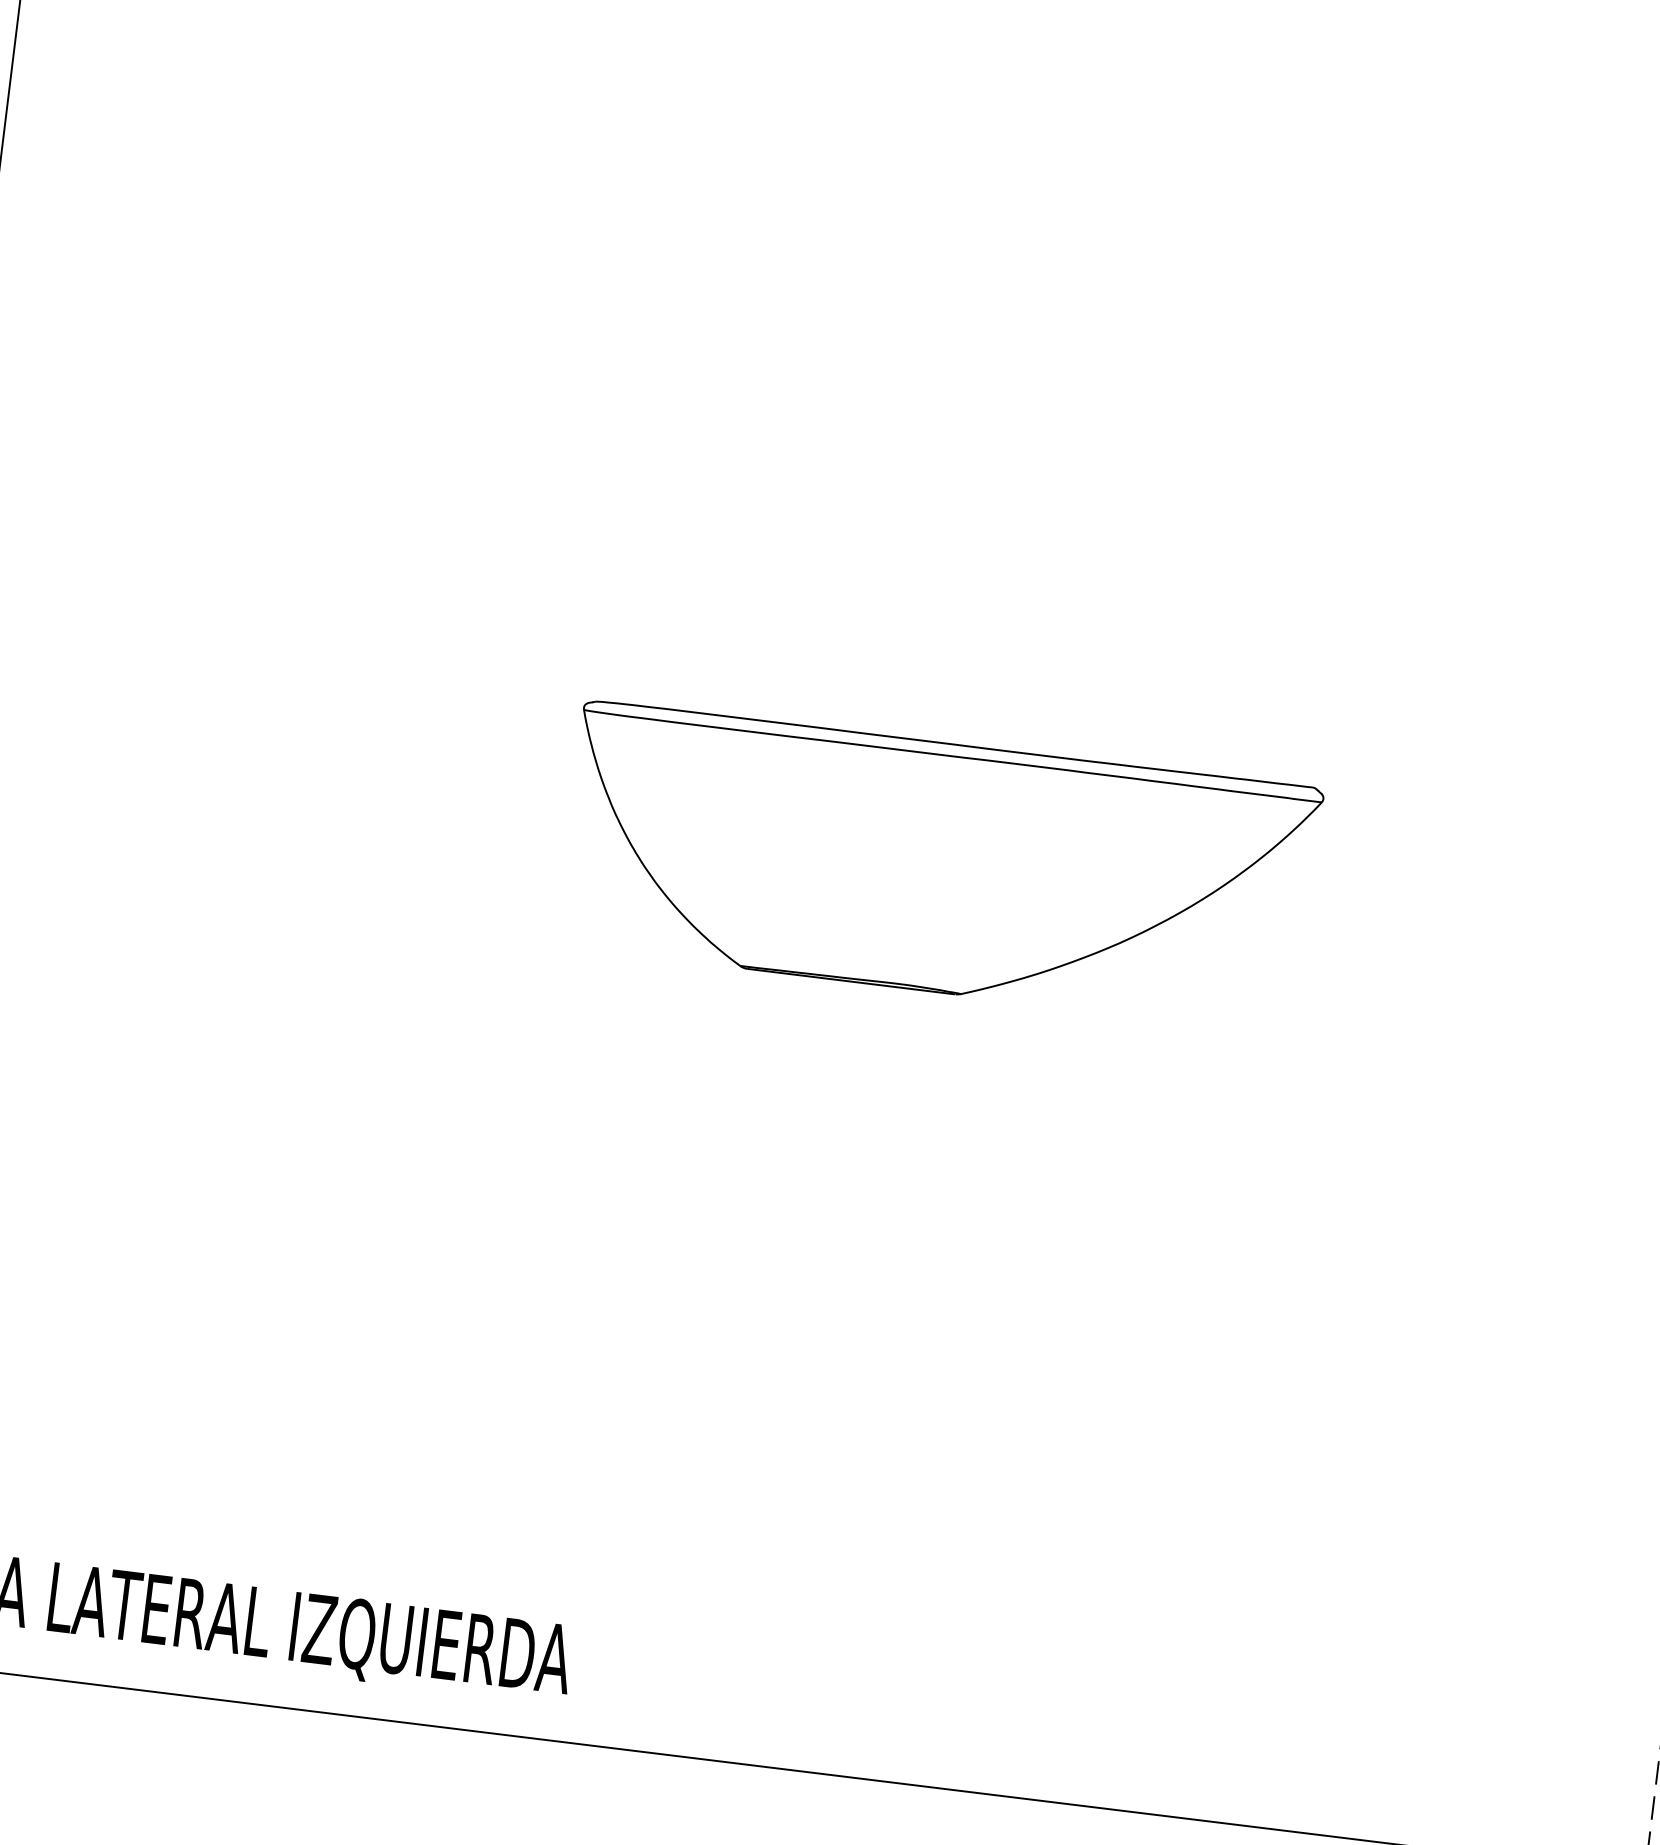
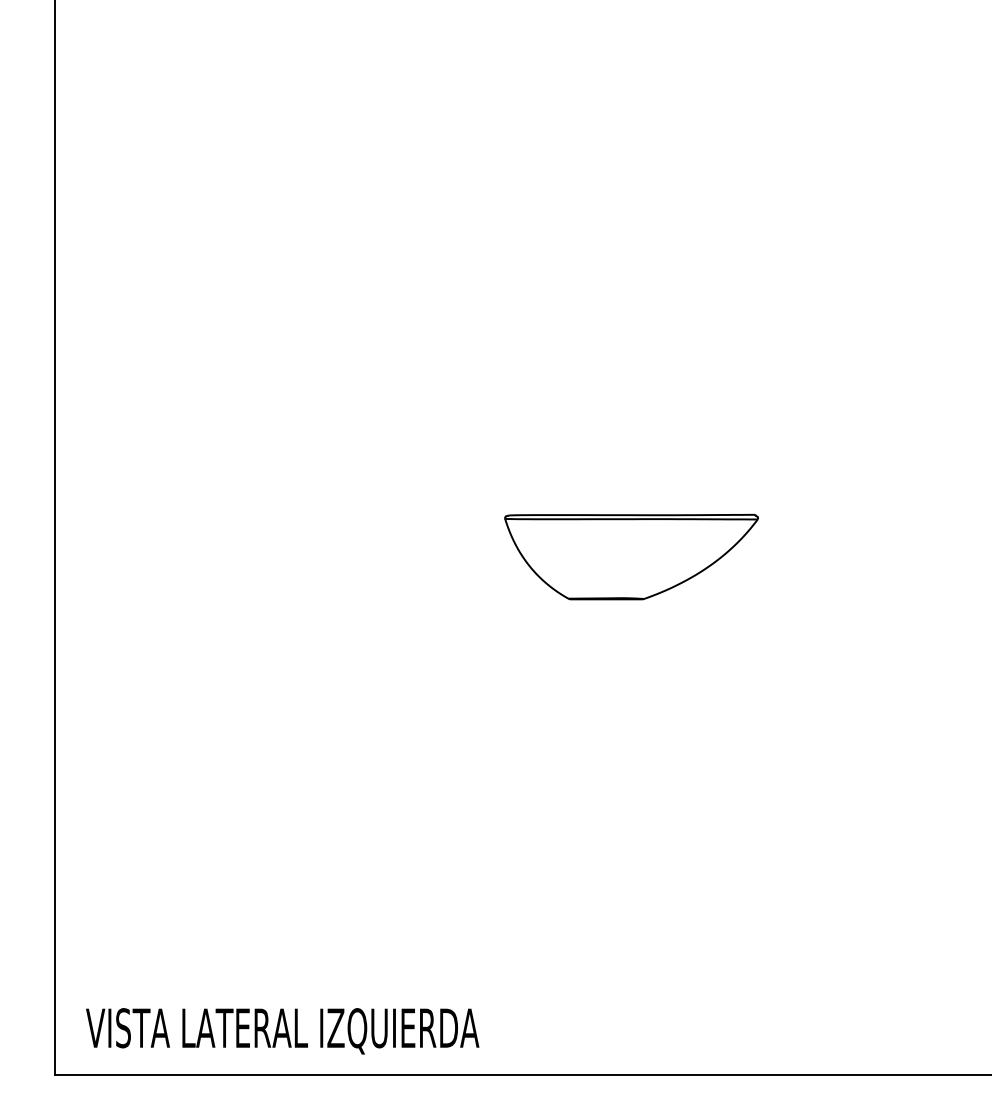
part: (939, 865) -> (631, 556), size x0.6

